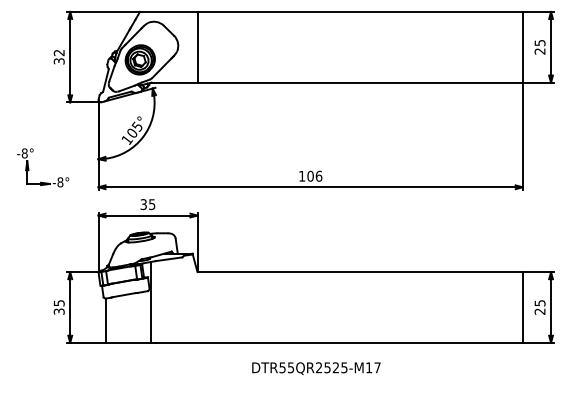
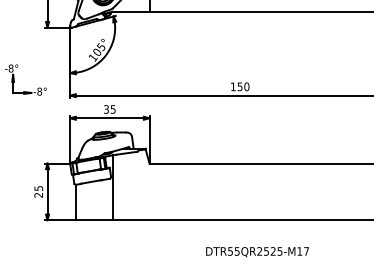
text: (314, 175) -> (243, 86), 106 -> 150
text: (59, 311) -> (38, 195), 35 -> 25
text: (316, 368) -> (257, 252), moved

